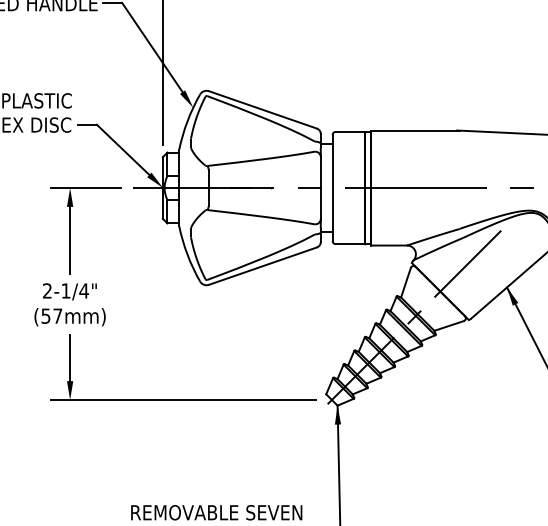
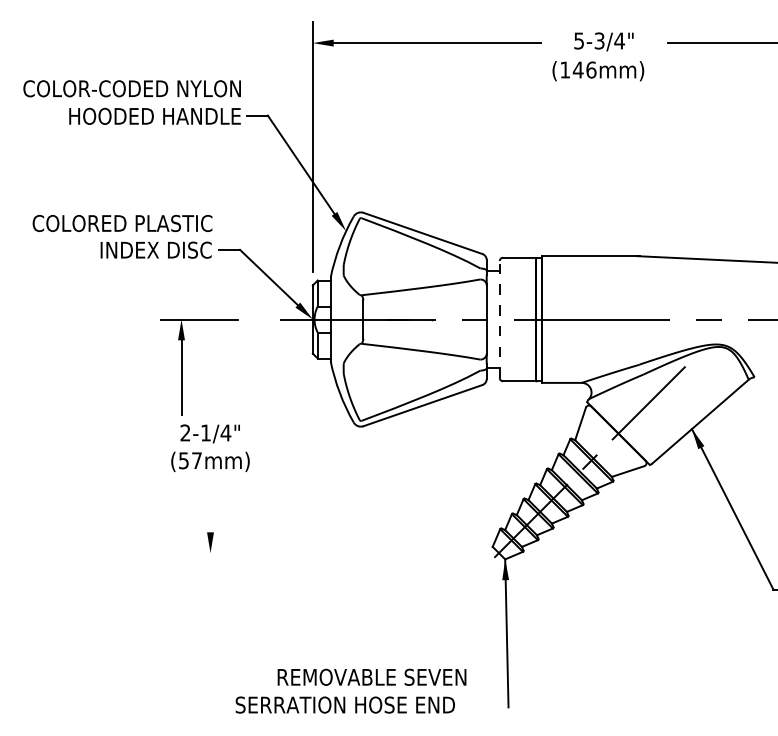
line: (332, 187) -> (499, 319), solid -> dashed
part: (71, 231) -> (182, 367), moved
line: (70, 357) -> (210, 506), removed
line: (183, 400) -> (335, 553), removed

